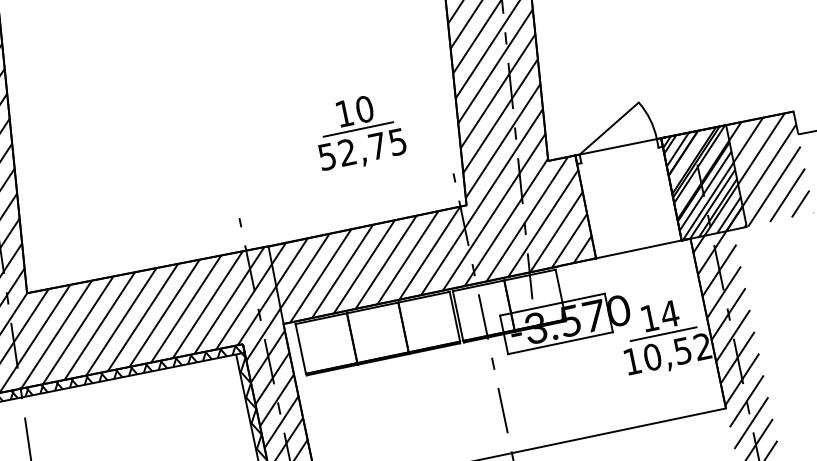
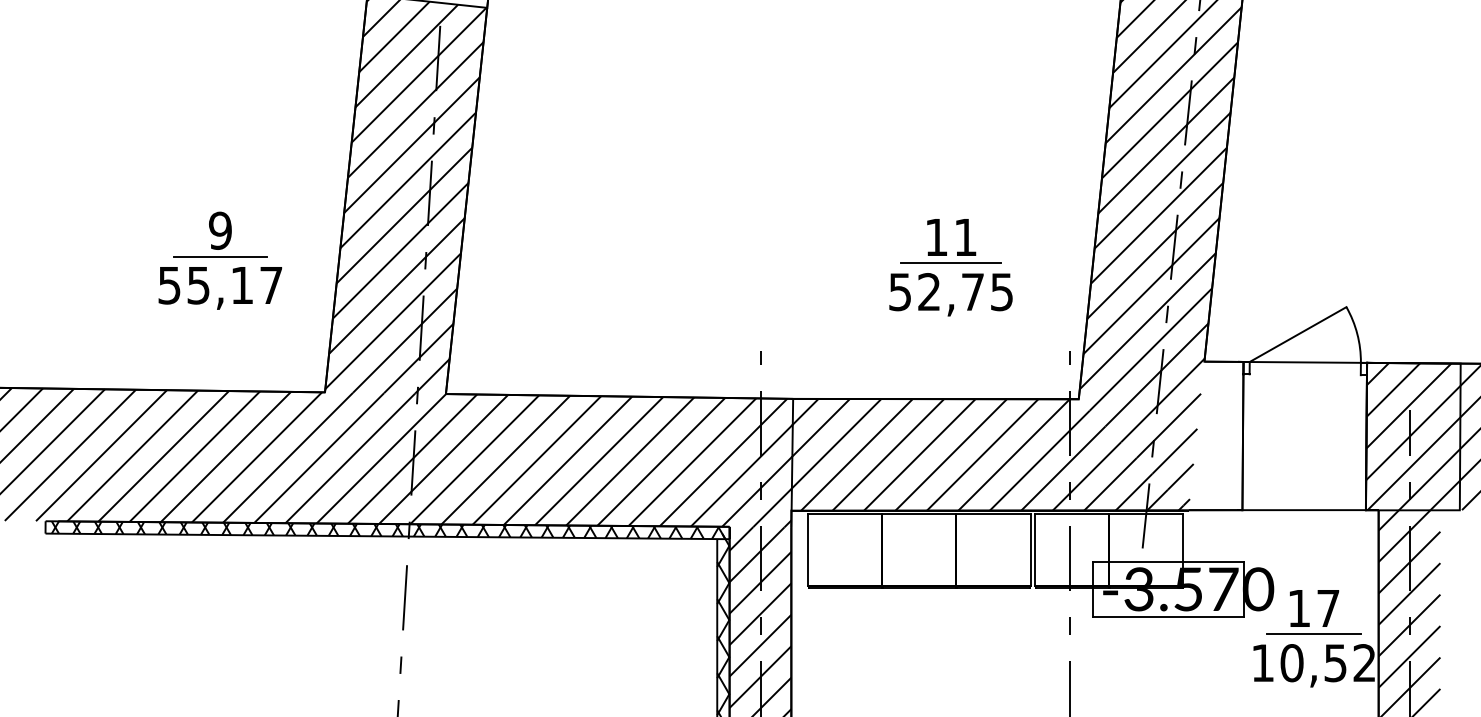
text: (364, 109) -> (965, 237), 10 -> 11
hatch: (703, 182) -> (1412, 436), removed
hatch: (567, 210) -> (1216, 435), removed
text: (669, 314) -> (1328, 608), 14 -> 17

